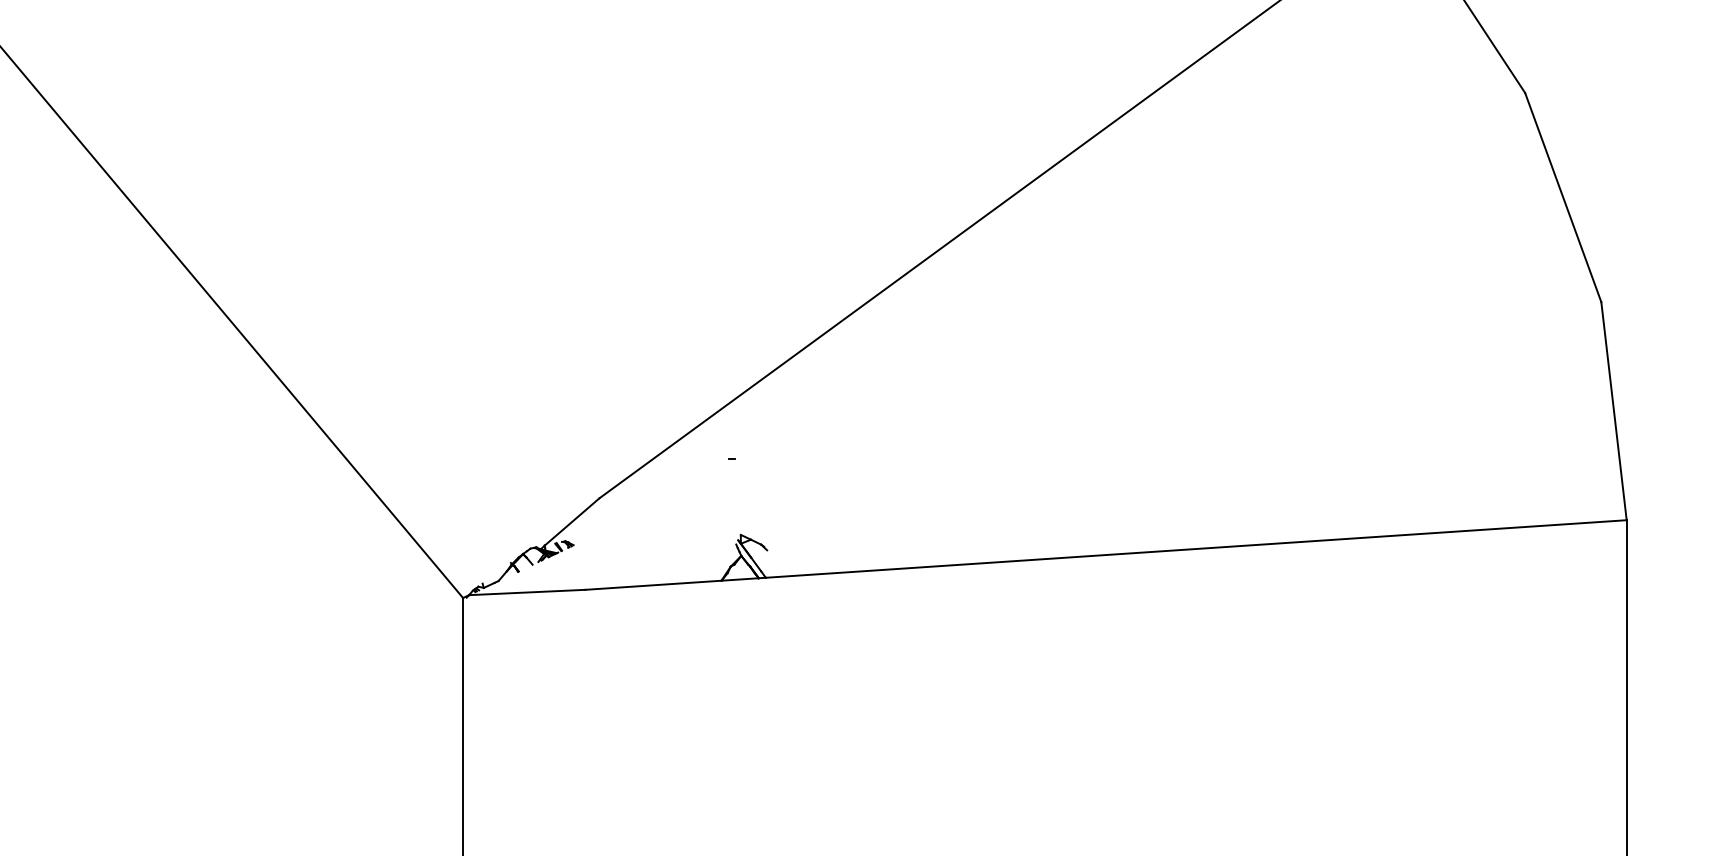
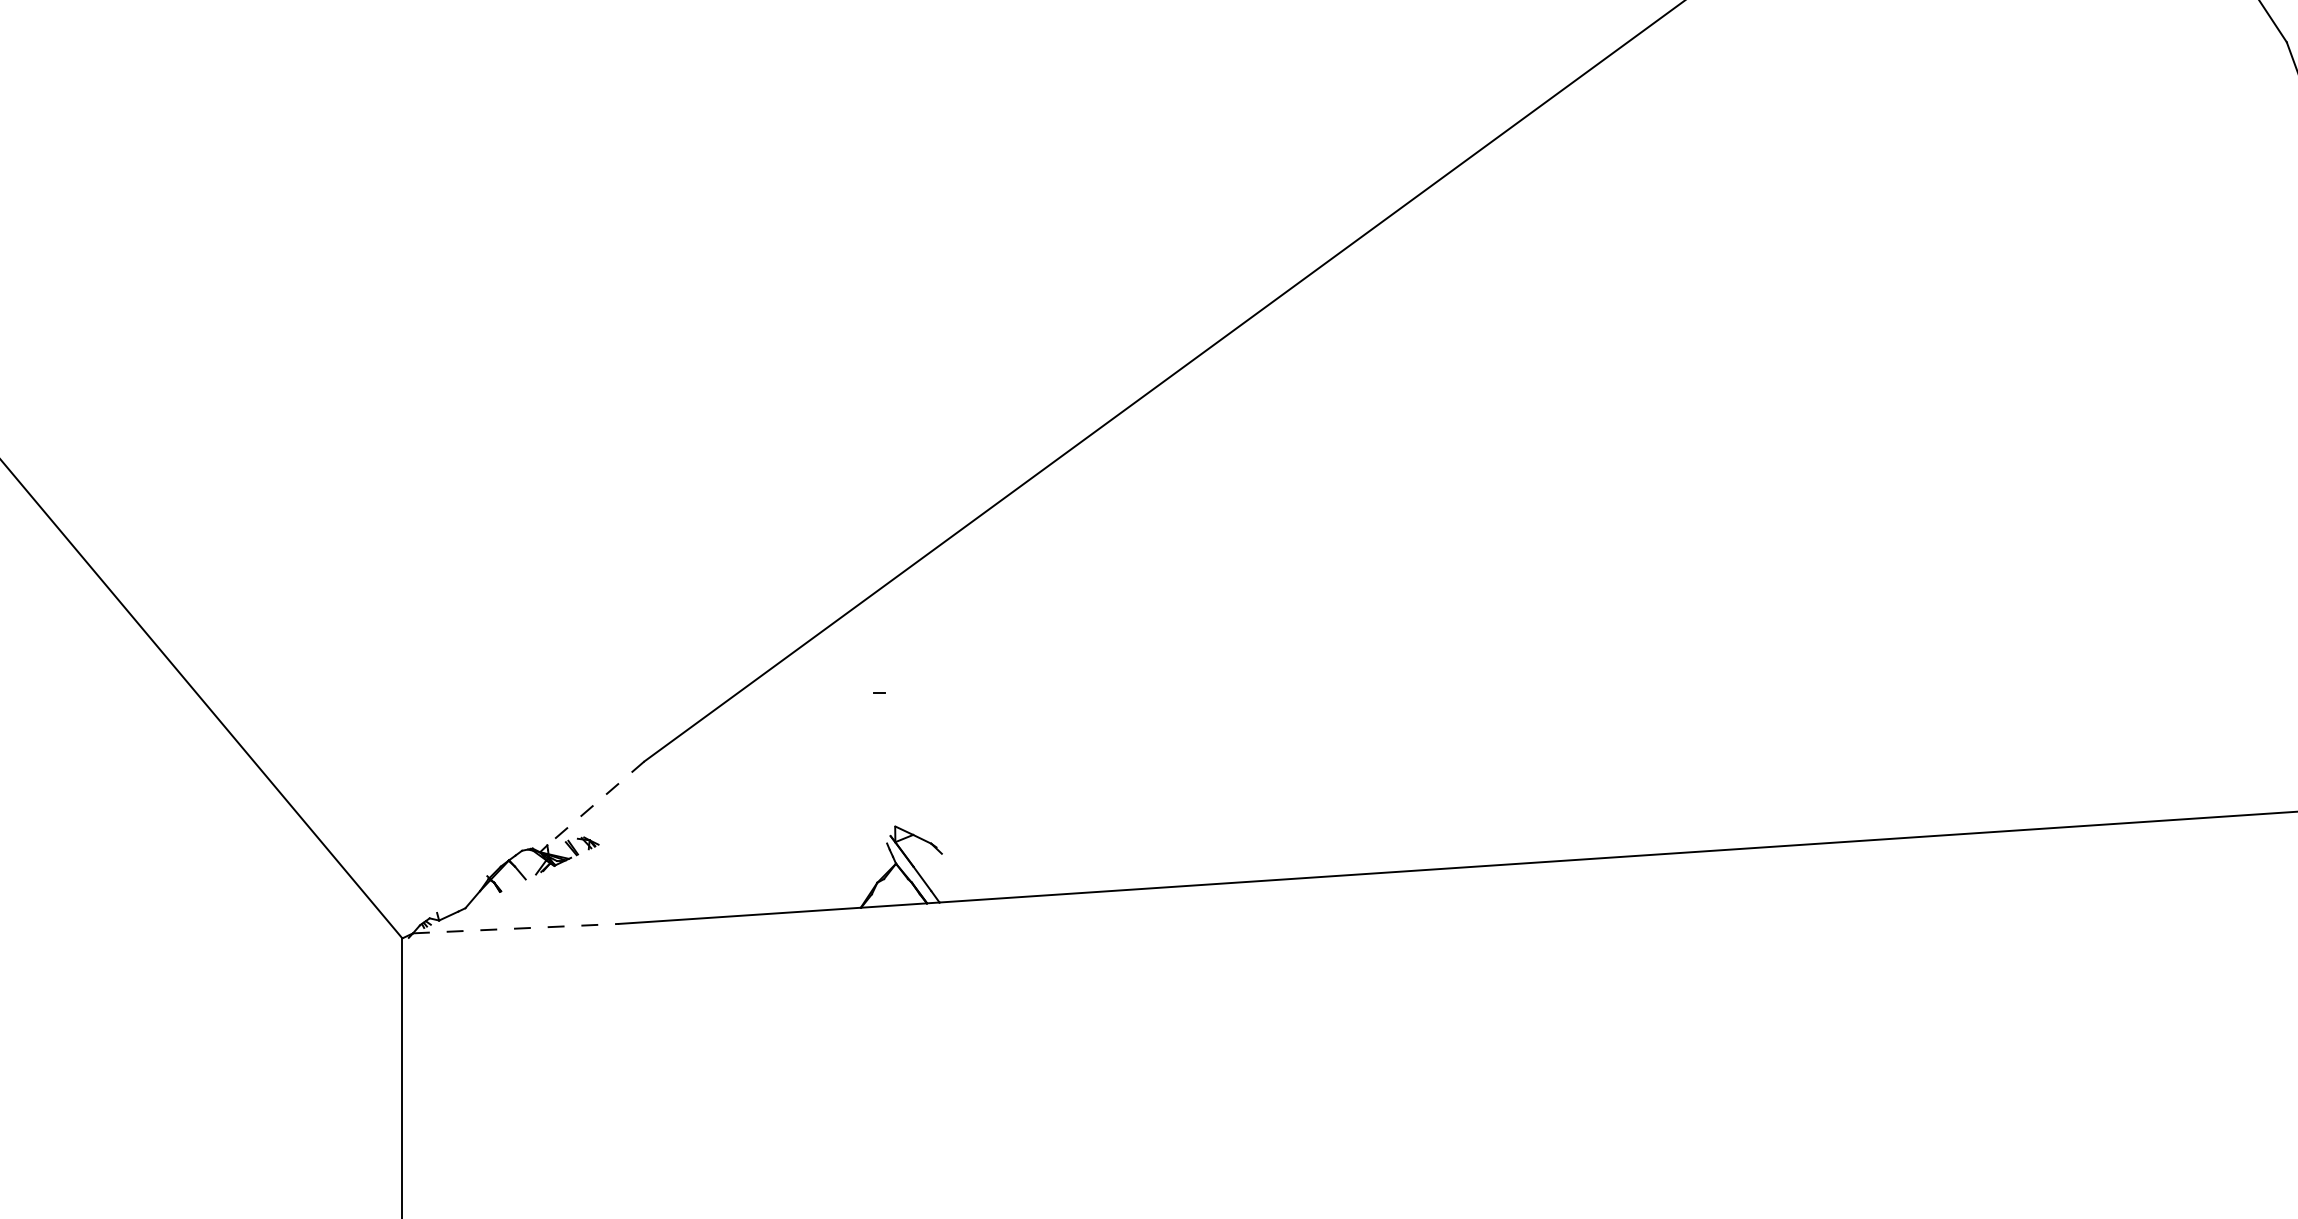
line: (571, 522) -> (594, 804), solid -> dashed
line: (527, 592) -> (516, 928), solid -> dashed

